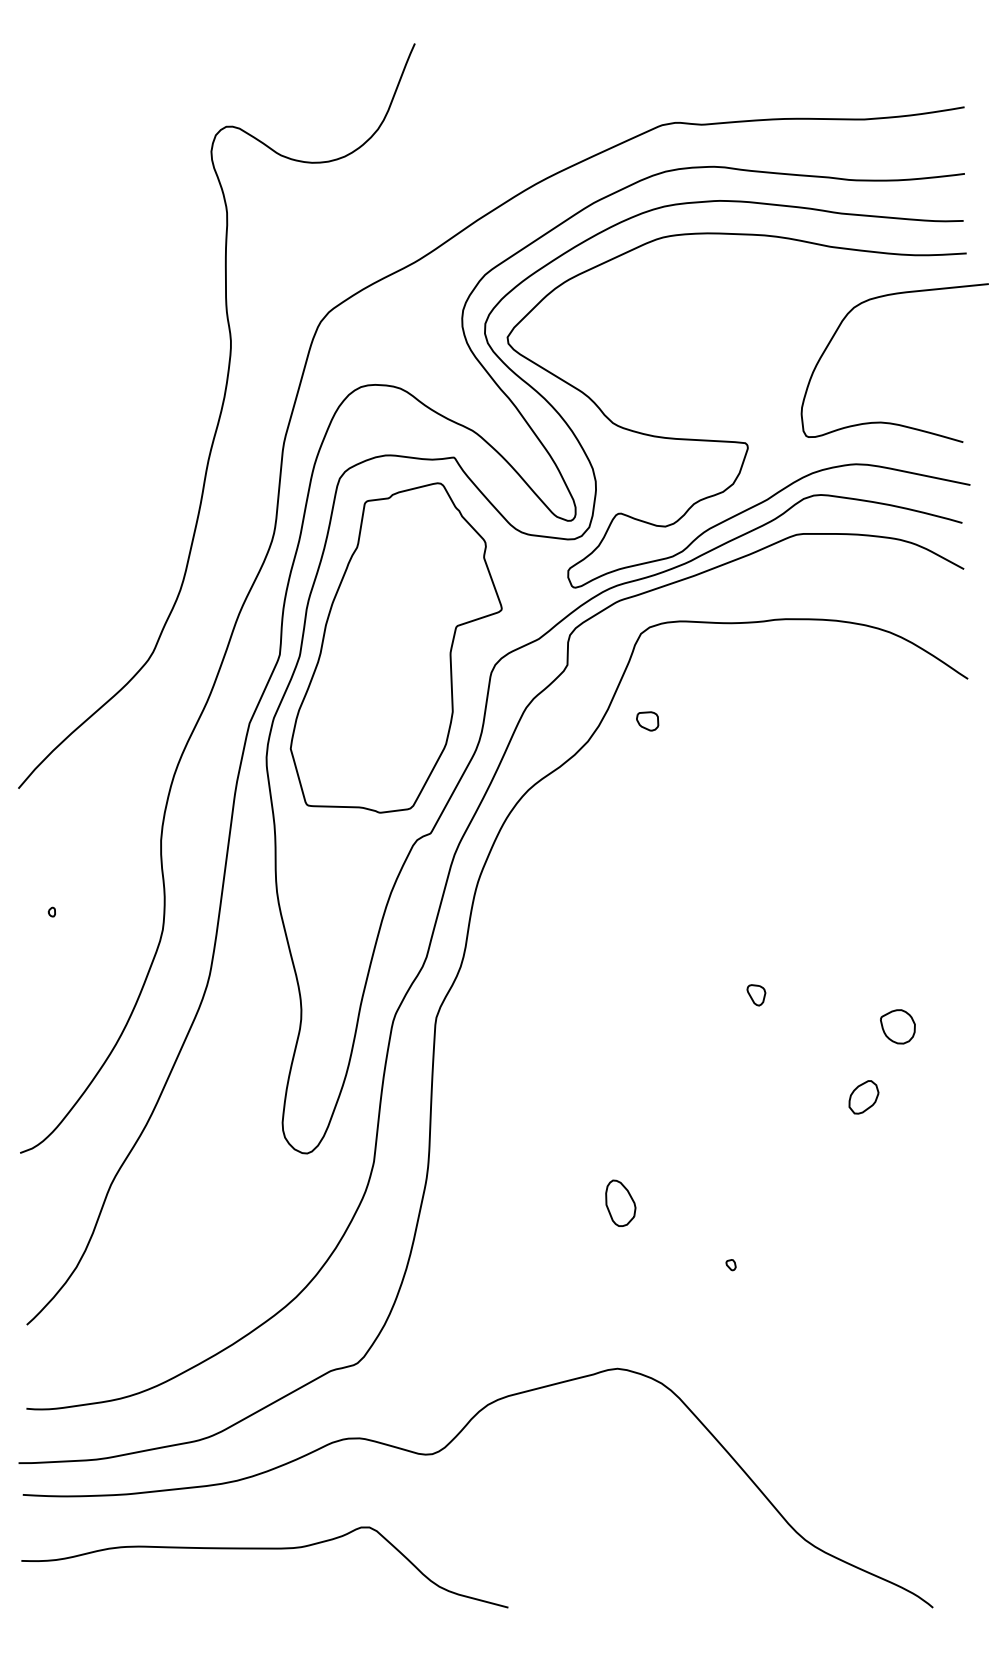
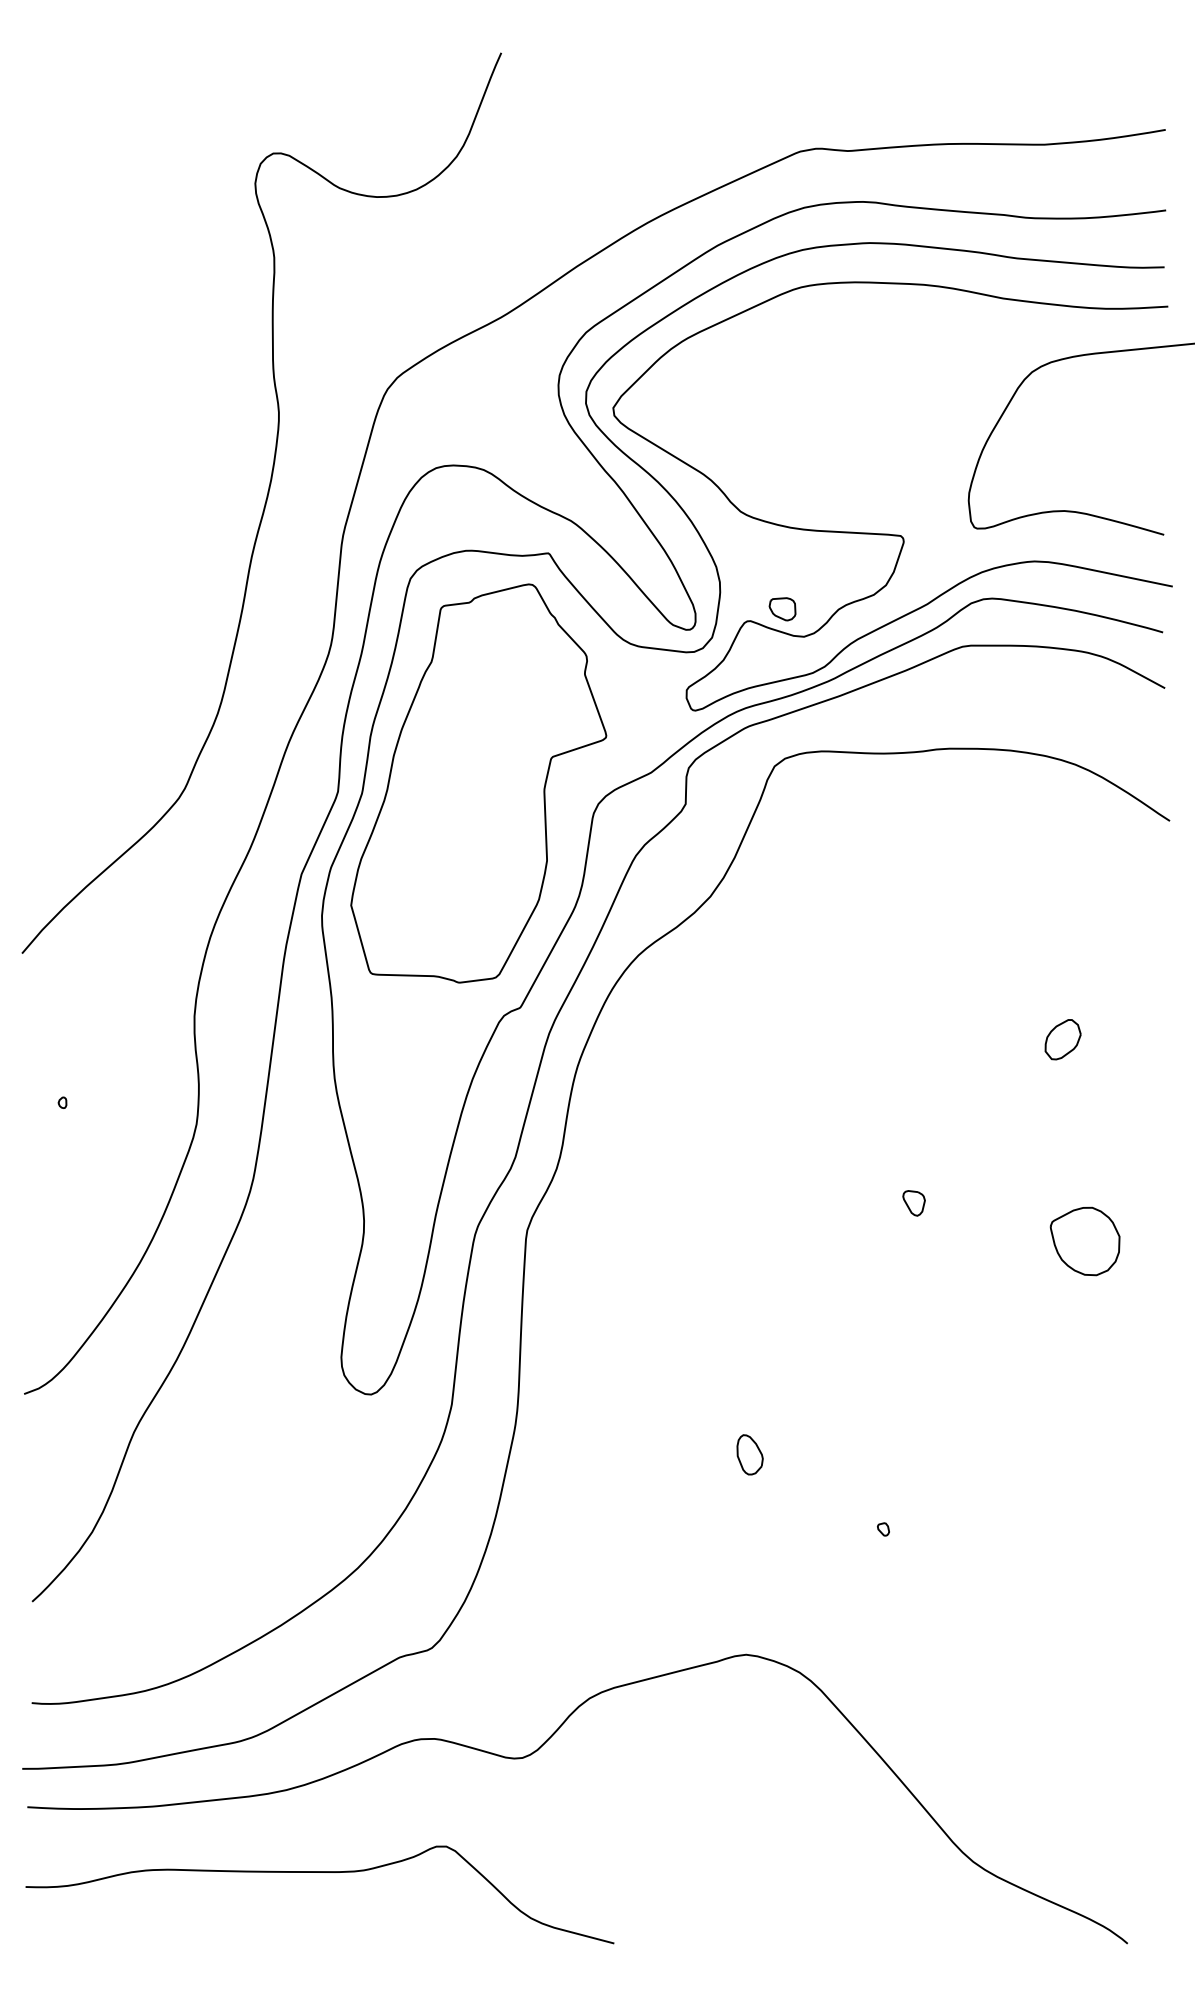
part: (647, 721) -> (782, 609), moved
part: (897, 1026) -> (1084, 1241), size x1.67
part: (863, 1097) -> (1062, 1039), moved
part: (620, 1203) -> (749, 1454), size x0.71

